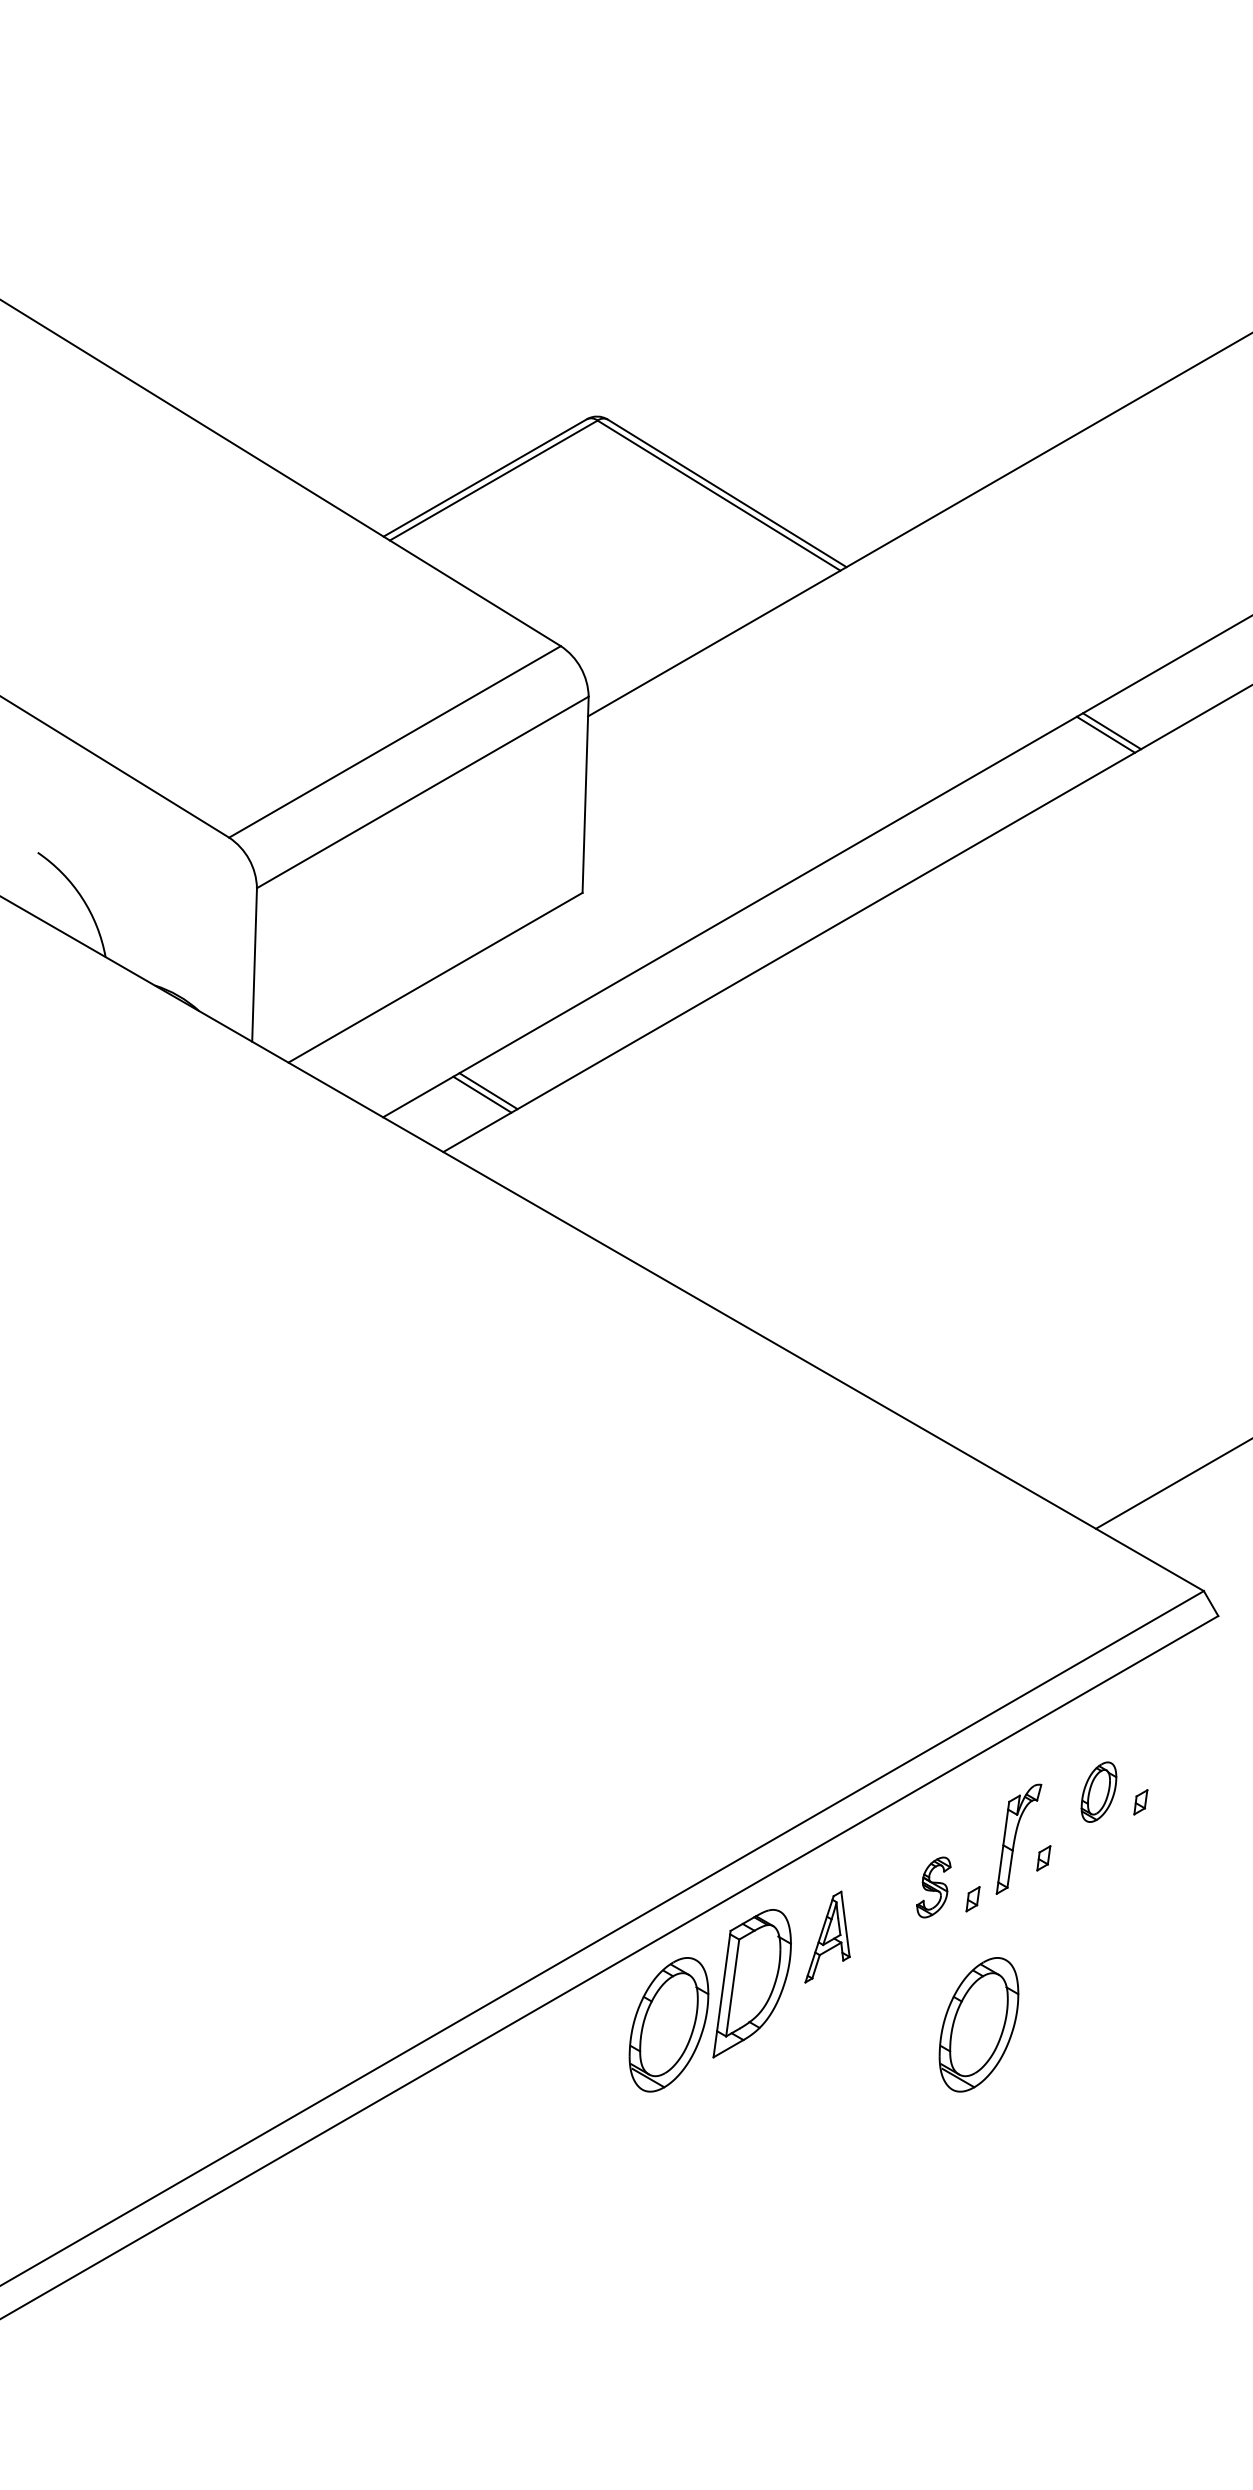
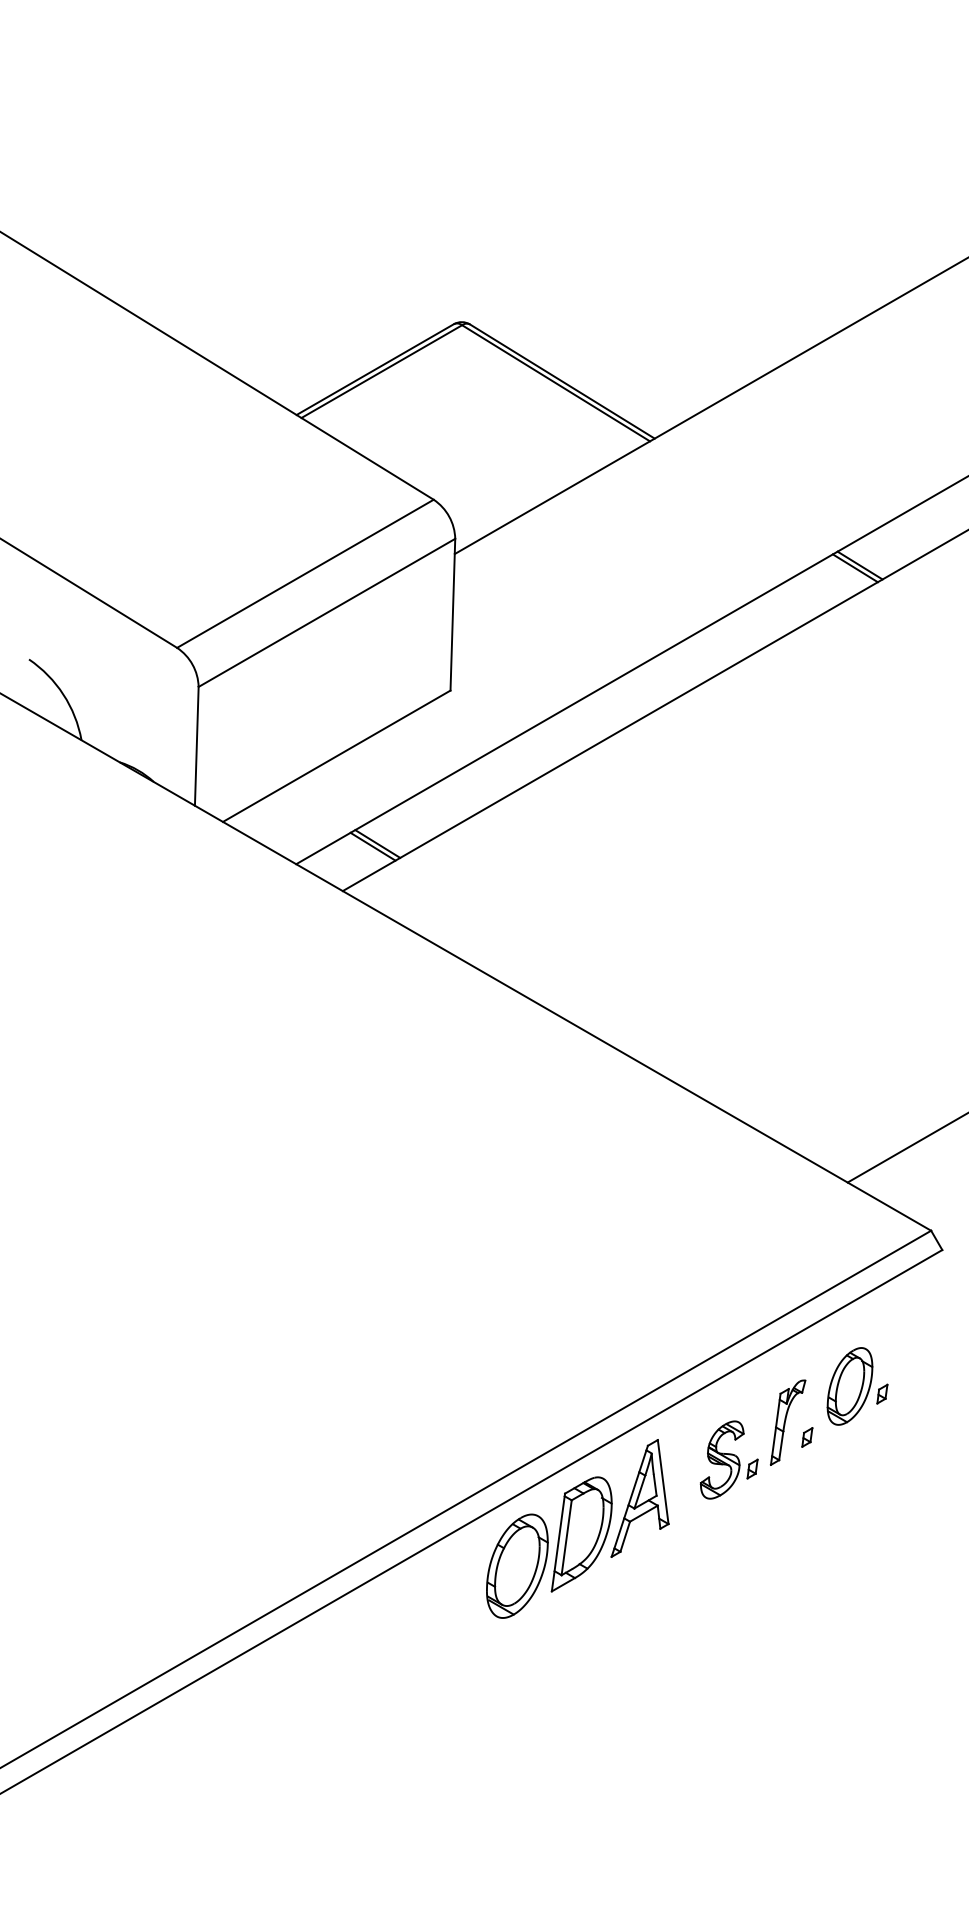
part: (1098, 1791) -> (849, 1385), size x1.67
part: (933, 1887) -> (721, 1460), size x1.67
part: (827, 1936) -> (639, 1497), size x1.67
part: (978, 2024) -> (756, 1566), removed

